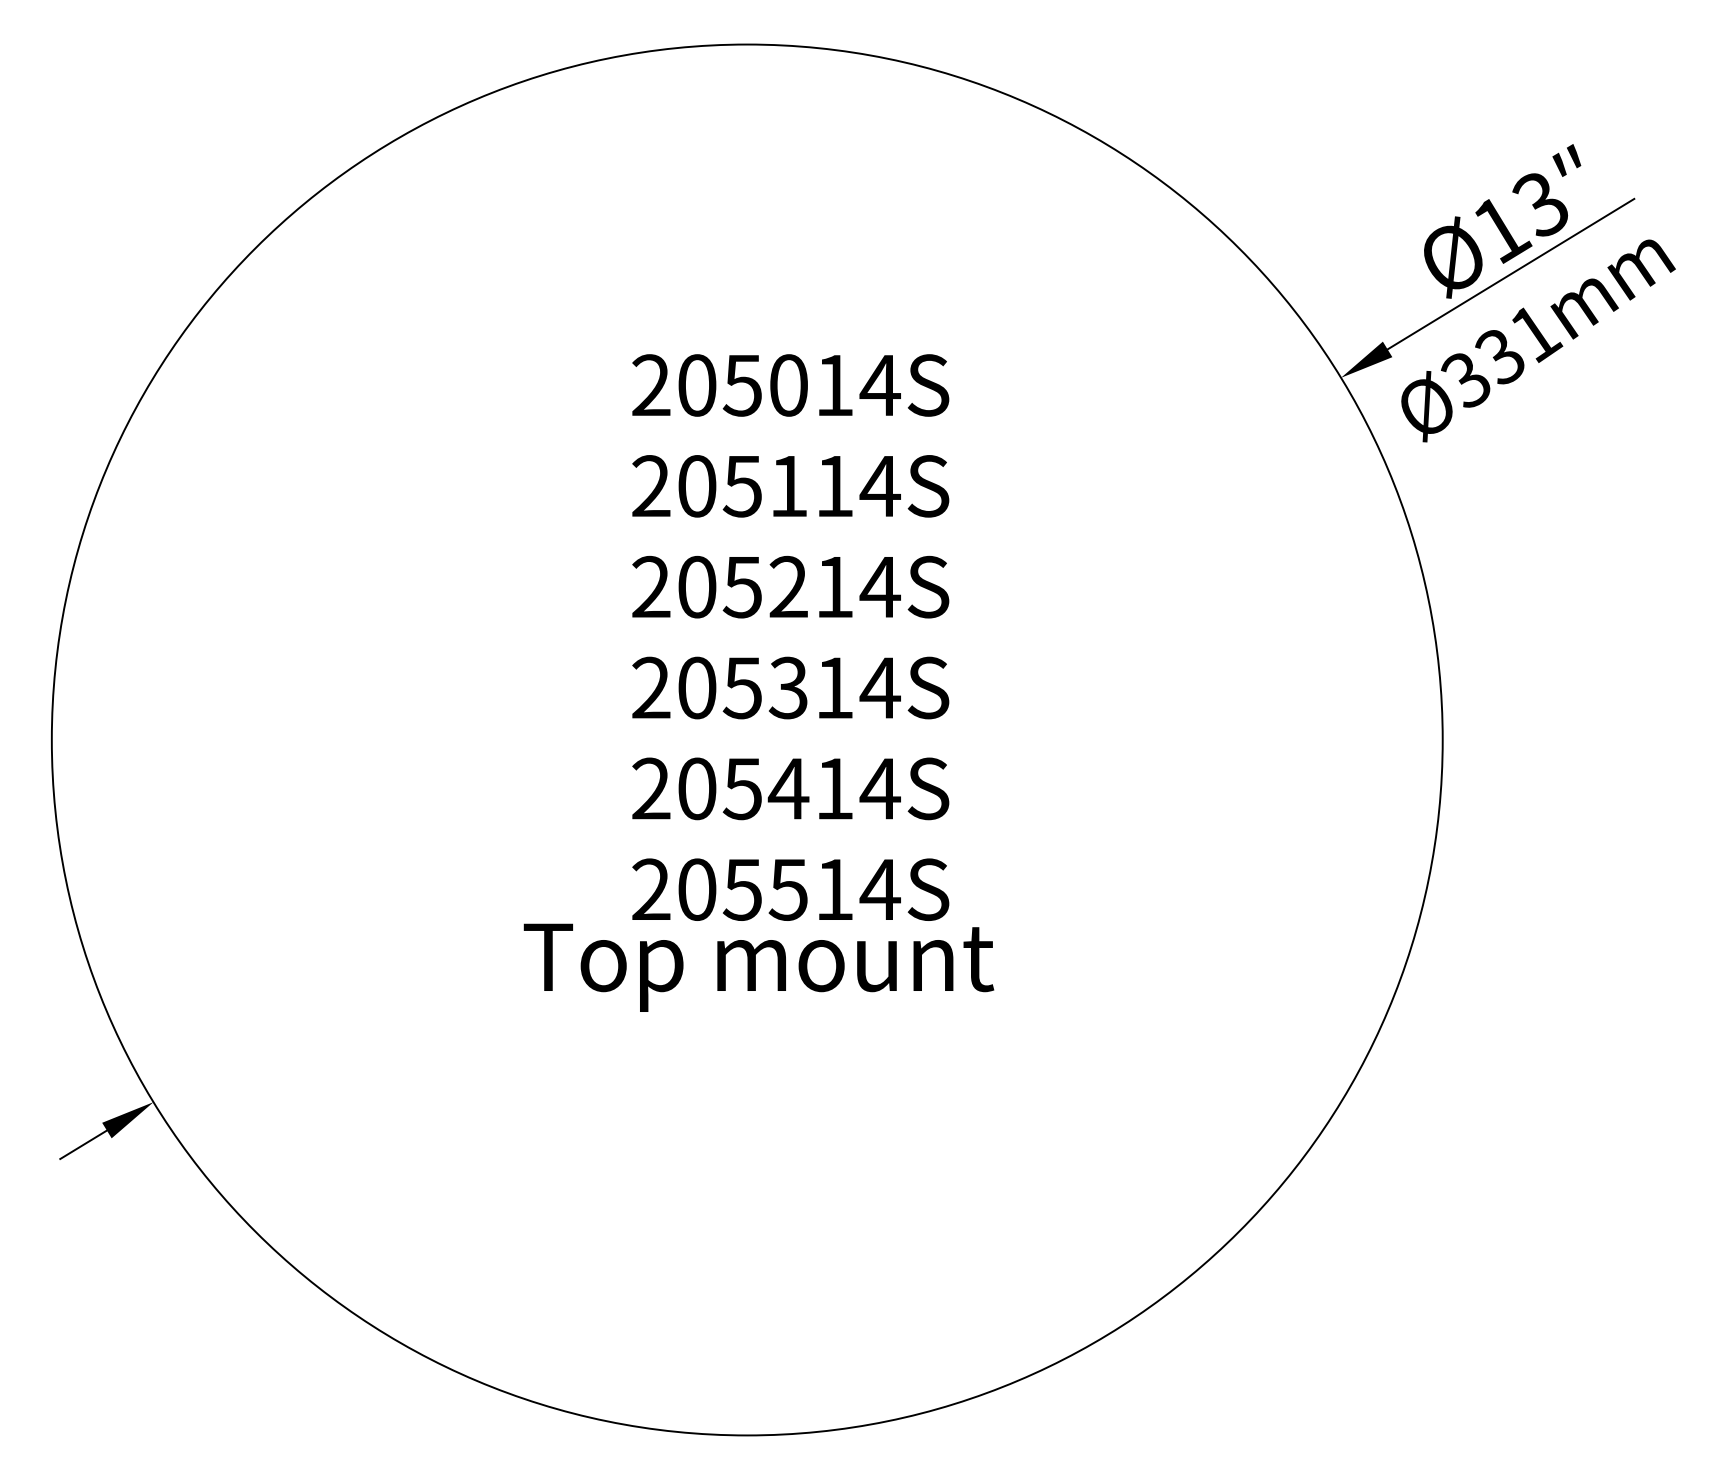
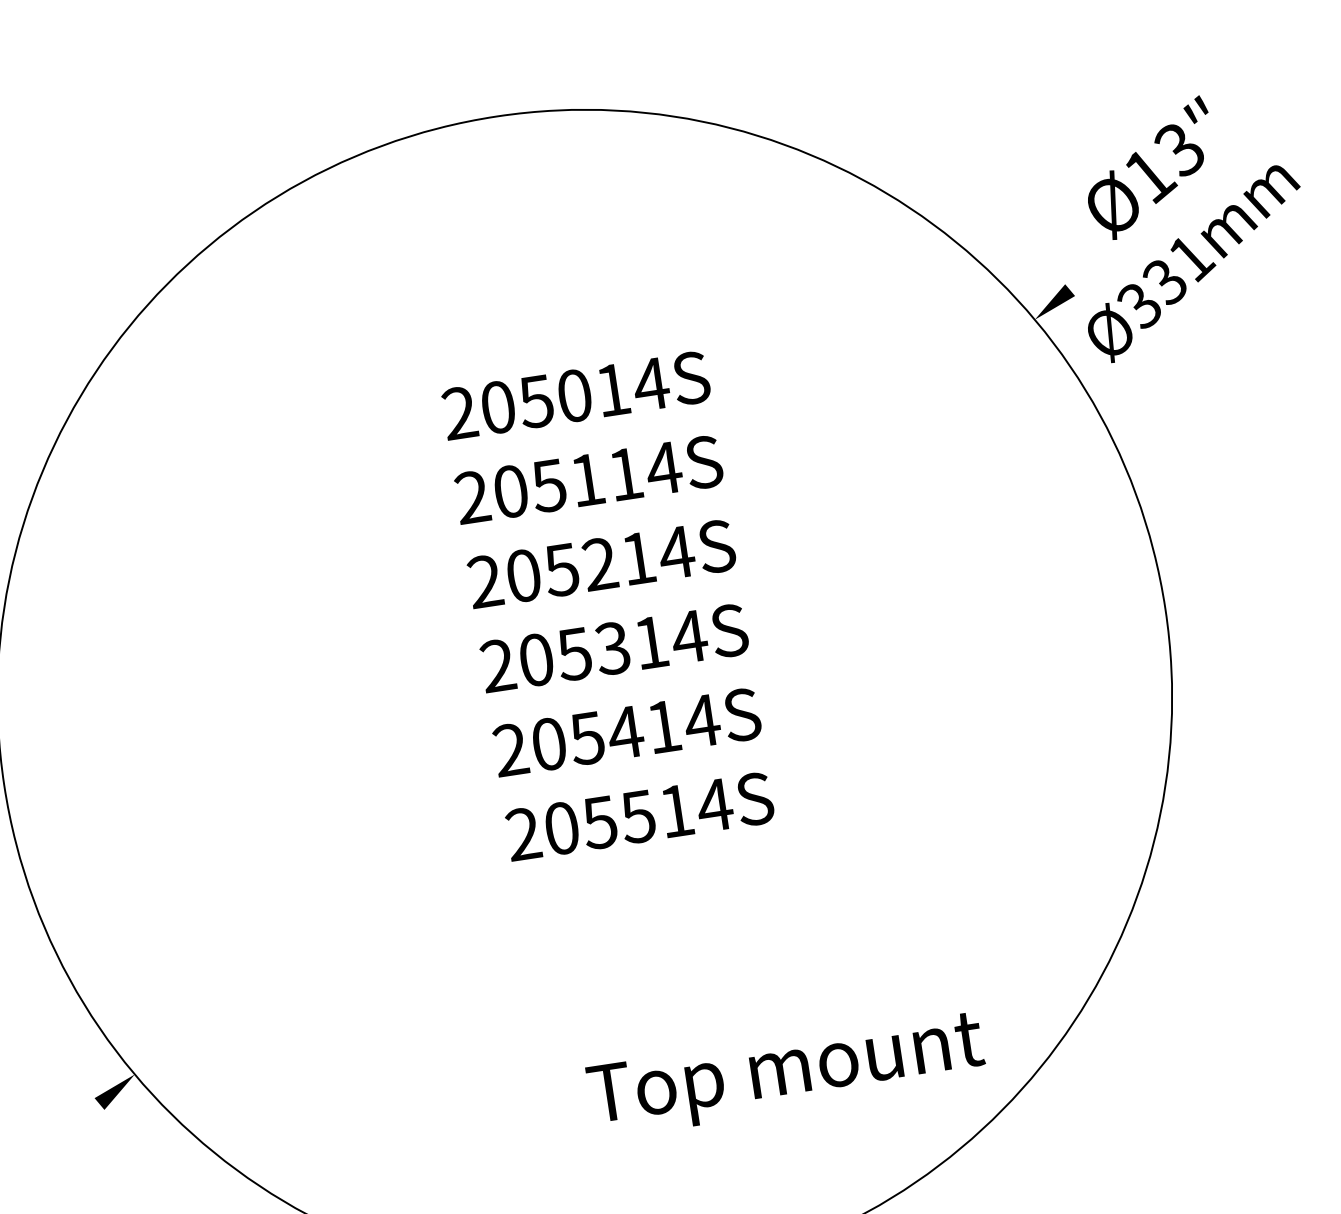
line: (1510, 273) -> (1163, 211), removed
text: (758, 967) -> (786, 1074), moved
line: (83, 1144) -> (81, 1118), removed

